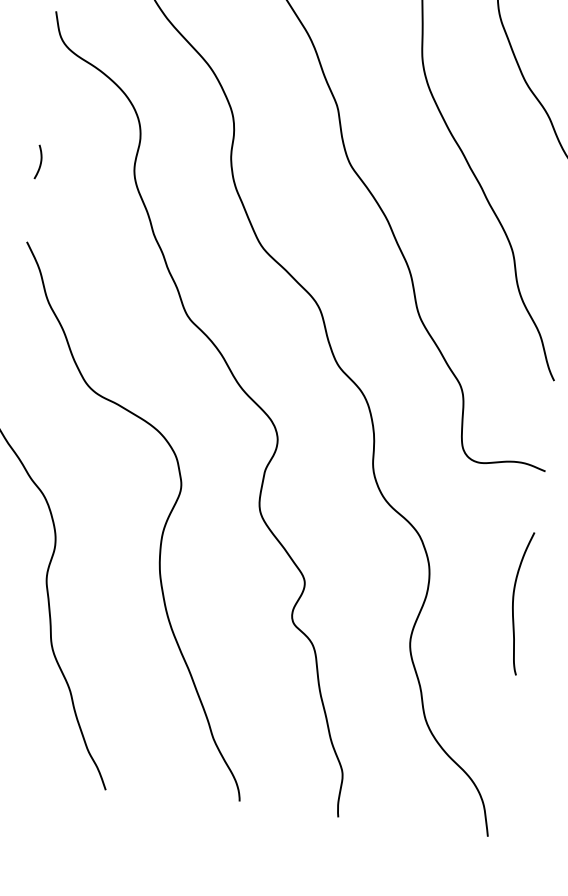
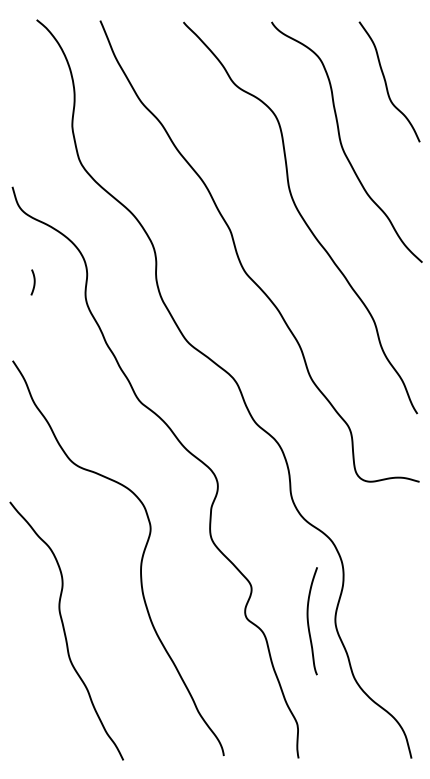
curve: (39, 162) -> (33, 282), moved
curve: (513, 602) -> (308, 621), moved

